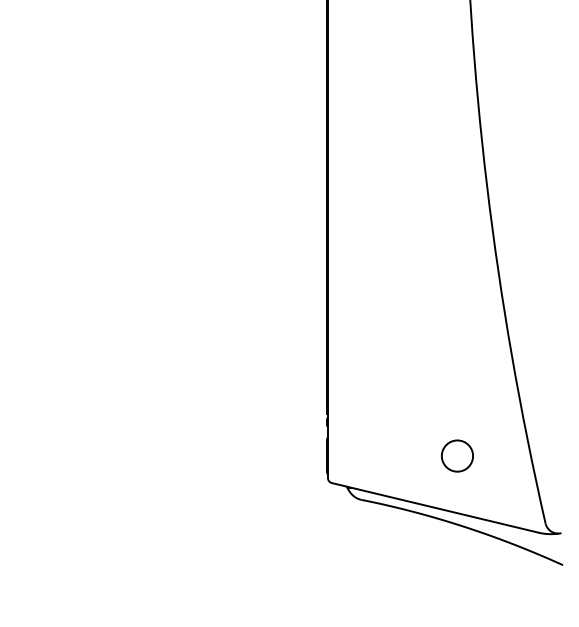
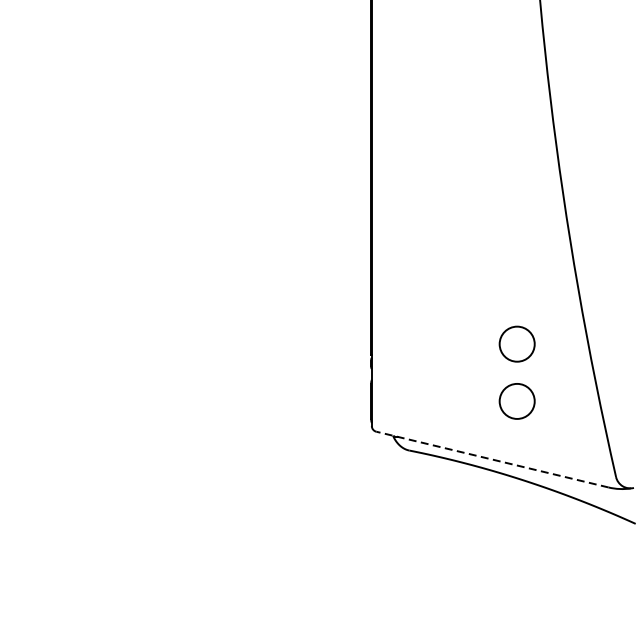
circle: (457, 404) -> (517, 343), added
line: (434, 507) -> (491, 459), solid -> dashed

